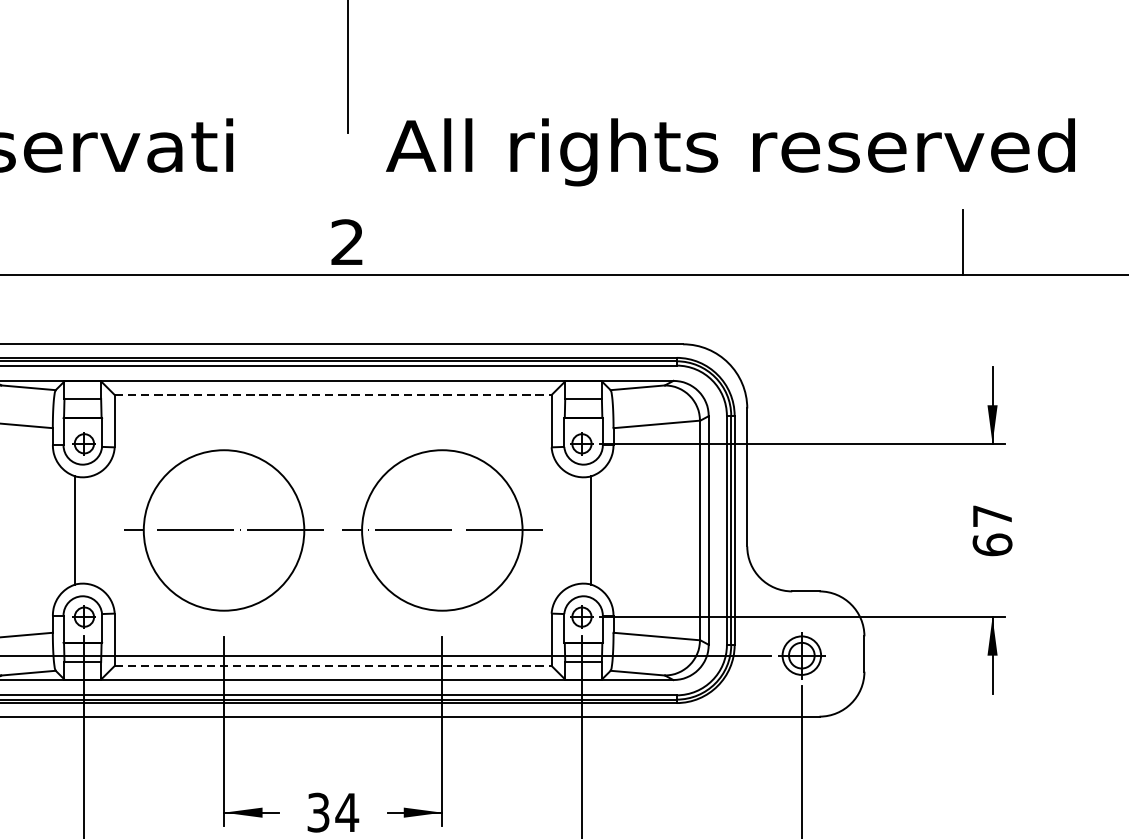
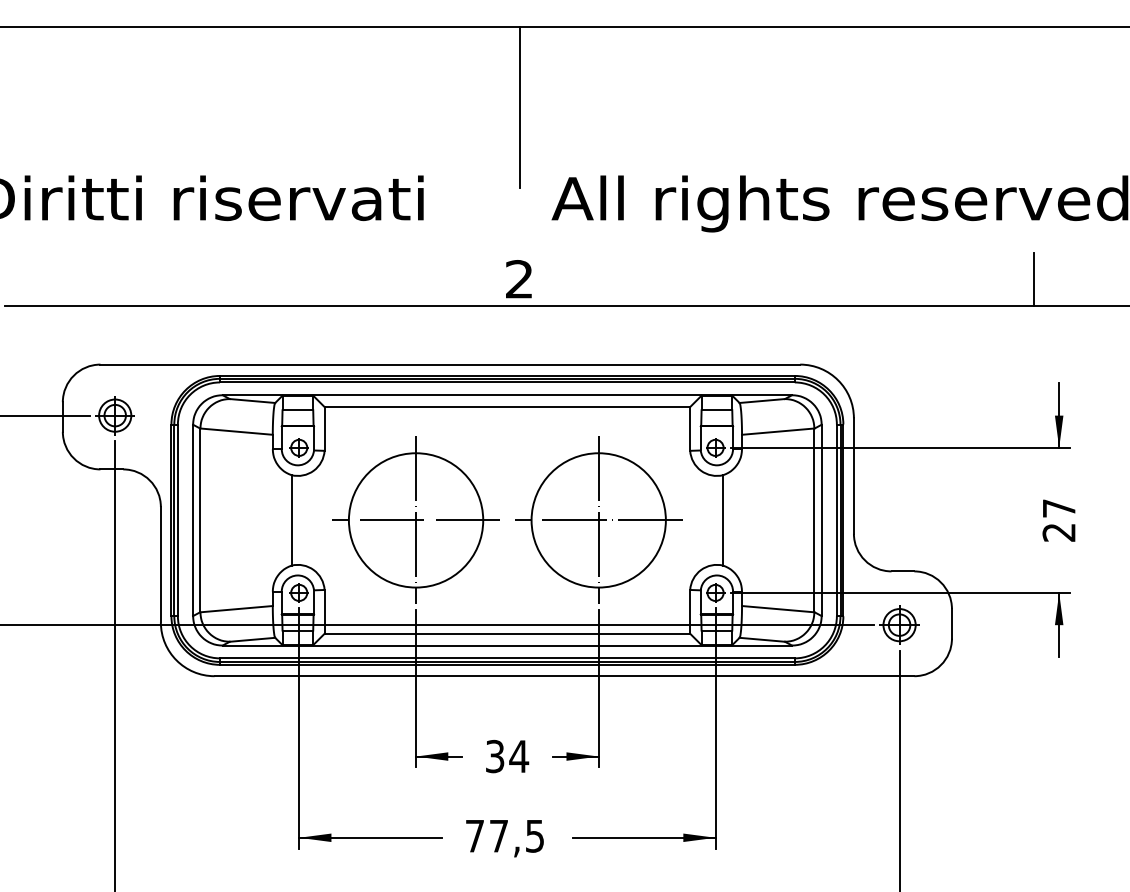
line: (333, 395) -> (507, 407), dashed -> solid
line: (224, 530) -> (416, 520), added
line: (442, 530) -> (598, 520), added
text: (991, 544) -> (1058, 532), 67 -> 27
line: (333, 665) -> (507, 633), dashed -> solid

